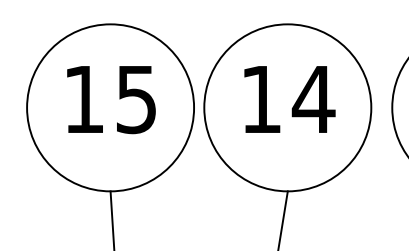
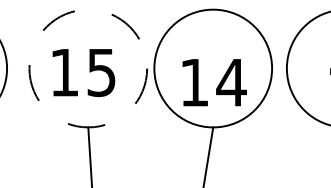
text: (110, 99) -> (83, 72), moved
text: (289, 99) -> (214, 82), moved
circle: (110, 107) -> (88, 68), solid -> dashed

